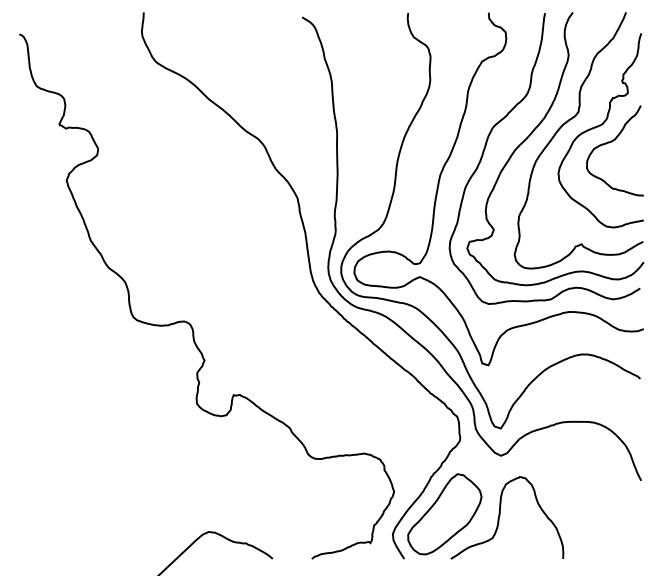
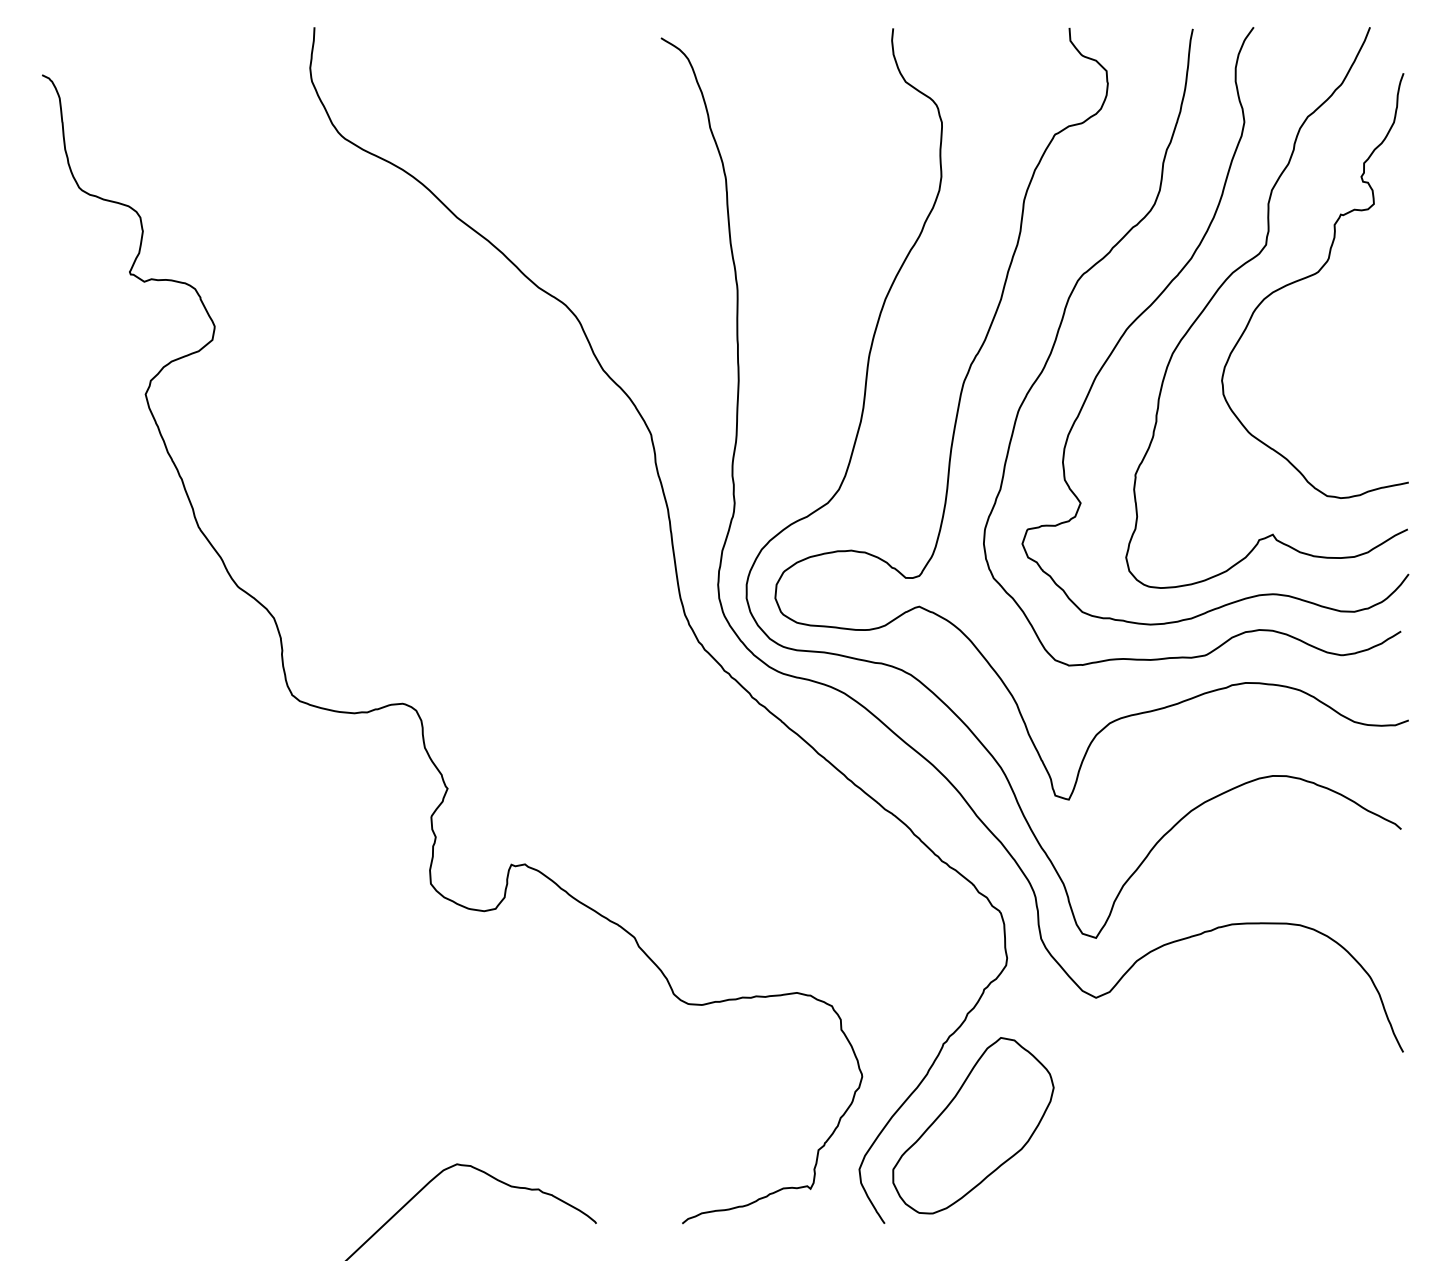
curve: (612, 142) -> (1340, 312), removed
curve: (500, 516) -> (1095, 1130), removed

